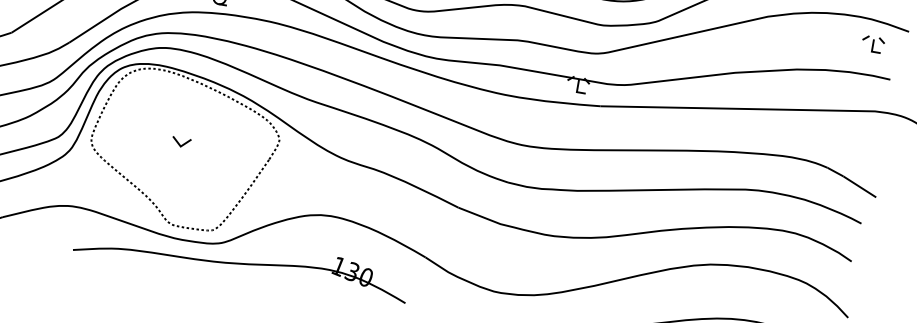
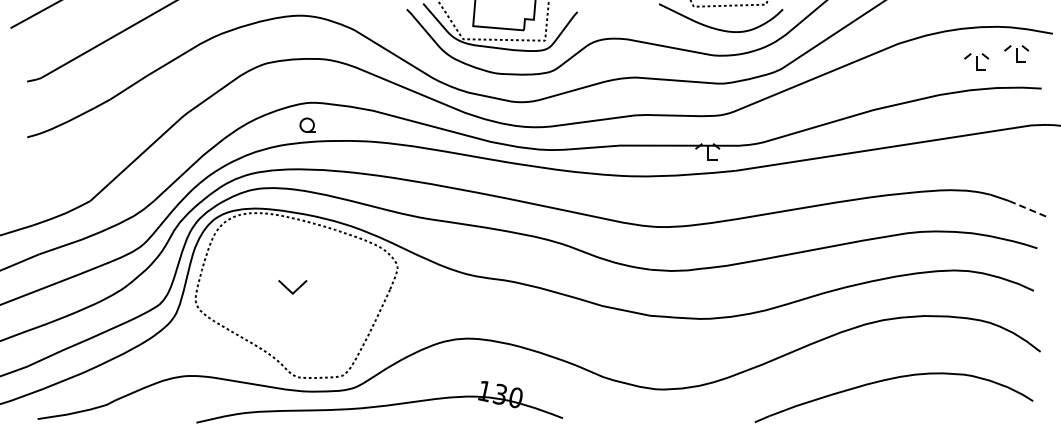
part: (835, 44) -> (976, 61), added
part: (181, 141) -> (292, 286), size x1.4
line: (860, 187) -> (1029, 209), solid -> dashed

